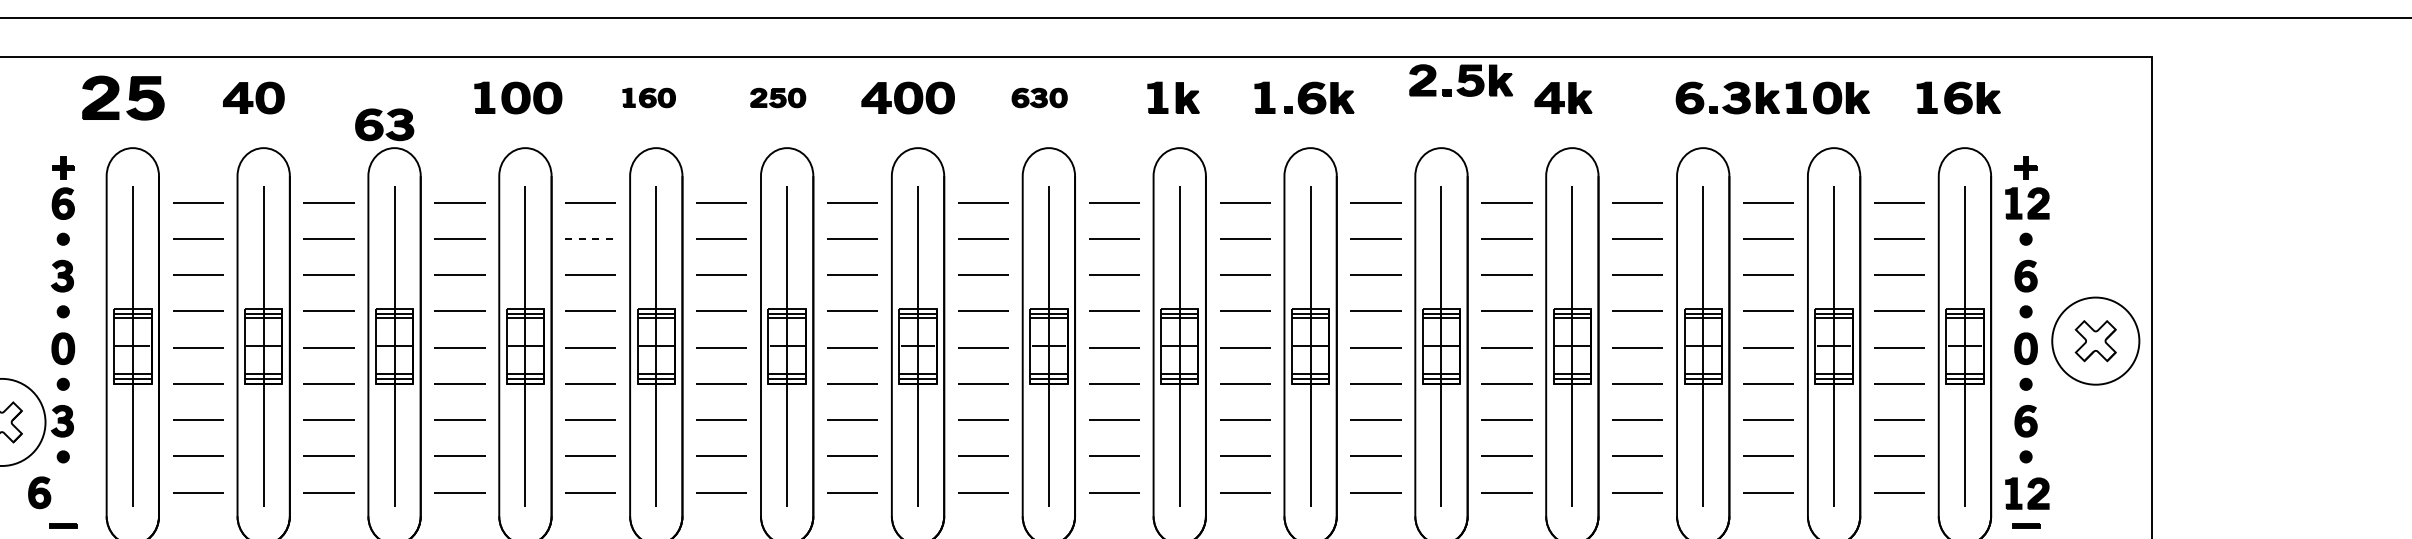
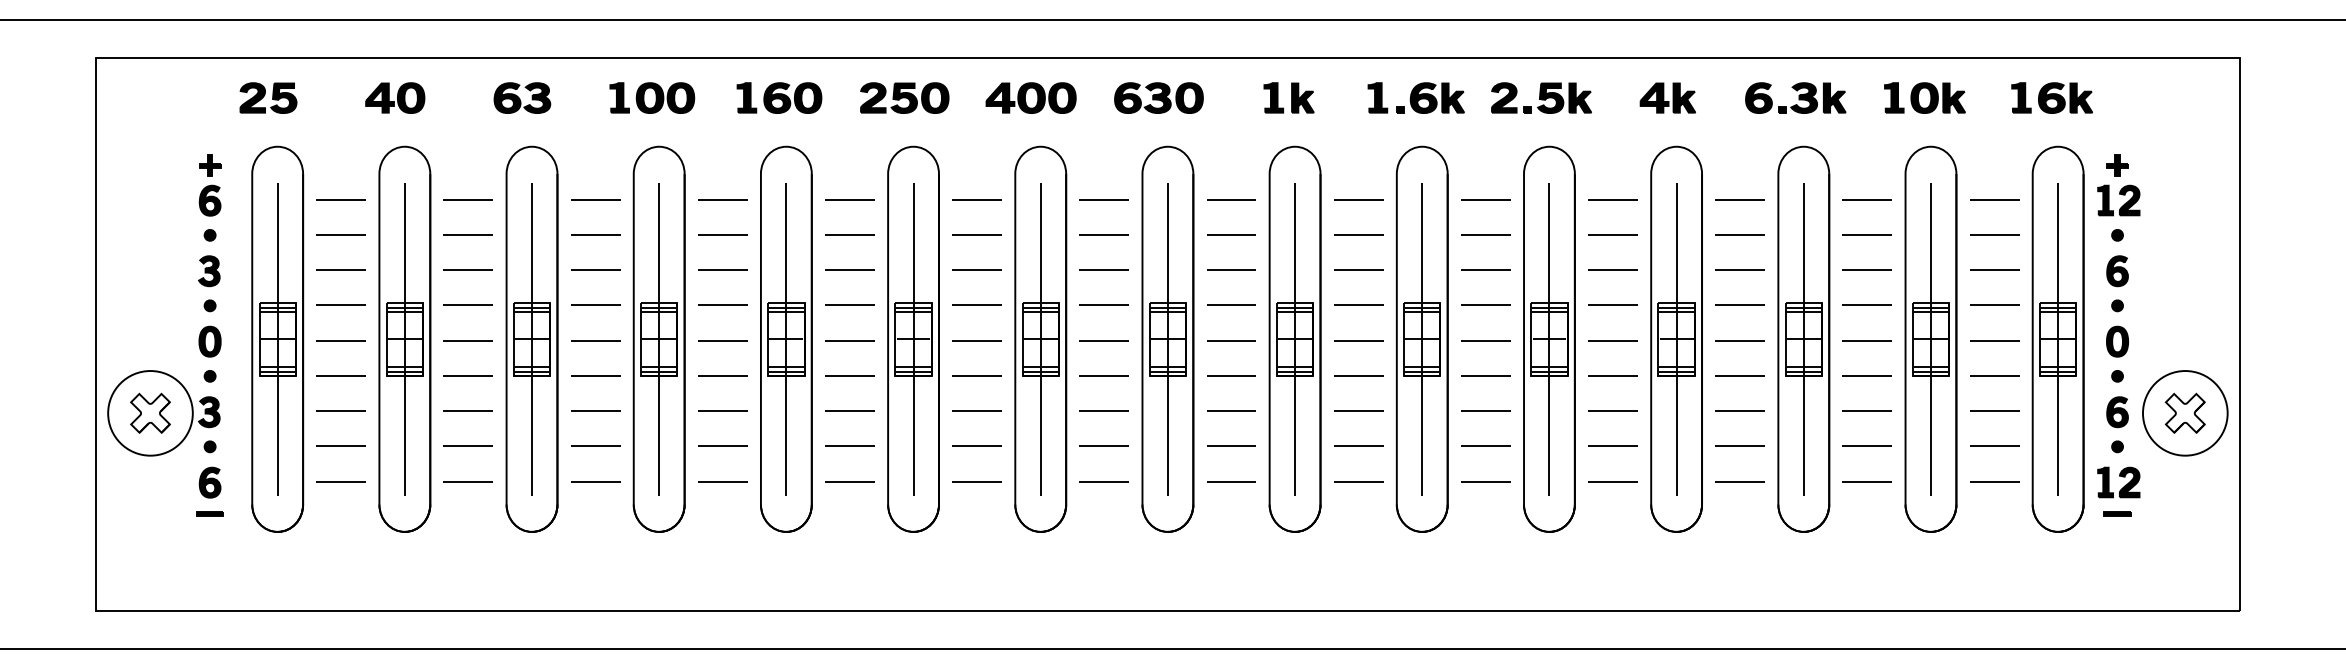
part: (1461, 79) -> (1541, 97), moved
part: (123, 97) -> (268, 97), size x0.71
part: (649, 97) -> (779, 97), size x1.67
part: (777, 97) -> (904, 97), size x1.67
part: (1039, 97) -> (1158, 97), size x1.67
part: (1727, 97) -> (1795, 97), moved
part: (384, 124) -> (522, 97), moved
line: (590, 239) -> (722, 235), dashed -> solid
part: (2095, 341) -> (2185, 413), moved
part: (39, 492) -> (209, 482), moved

